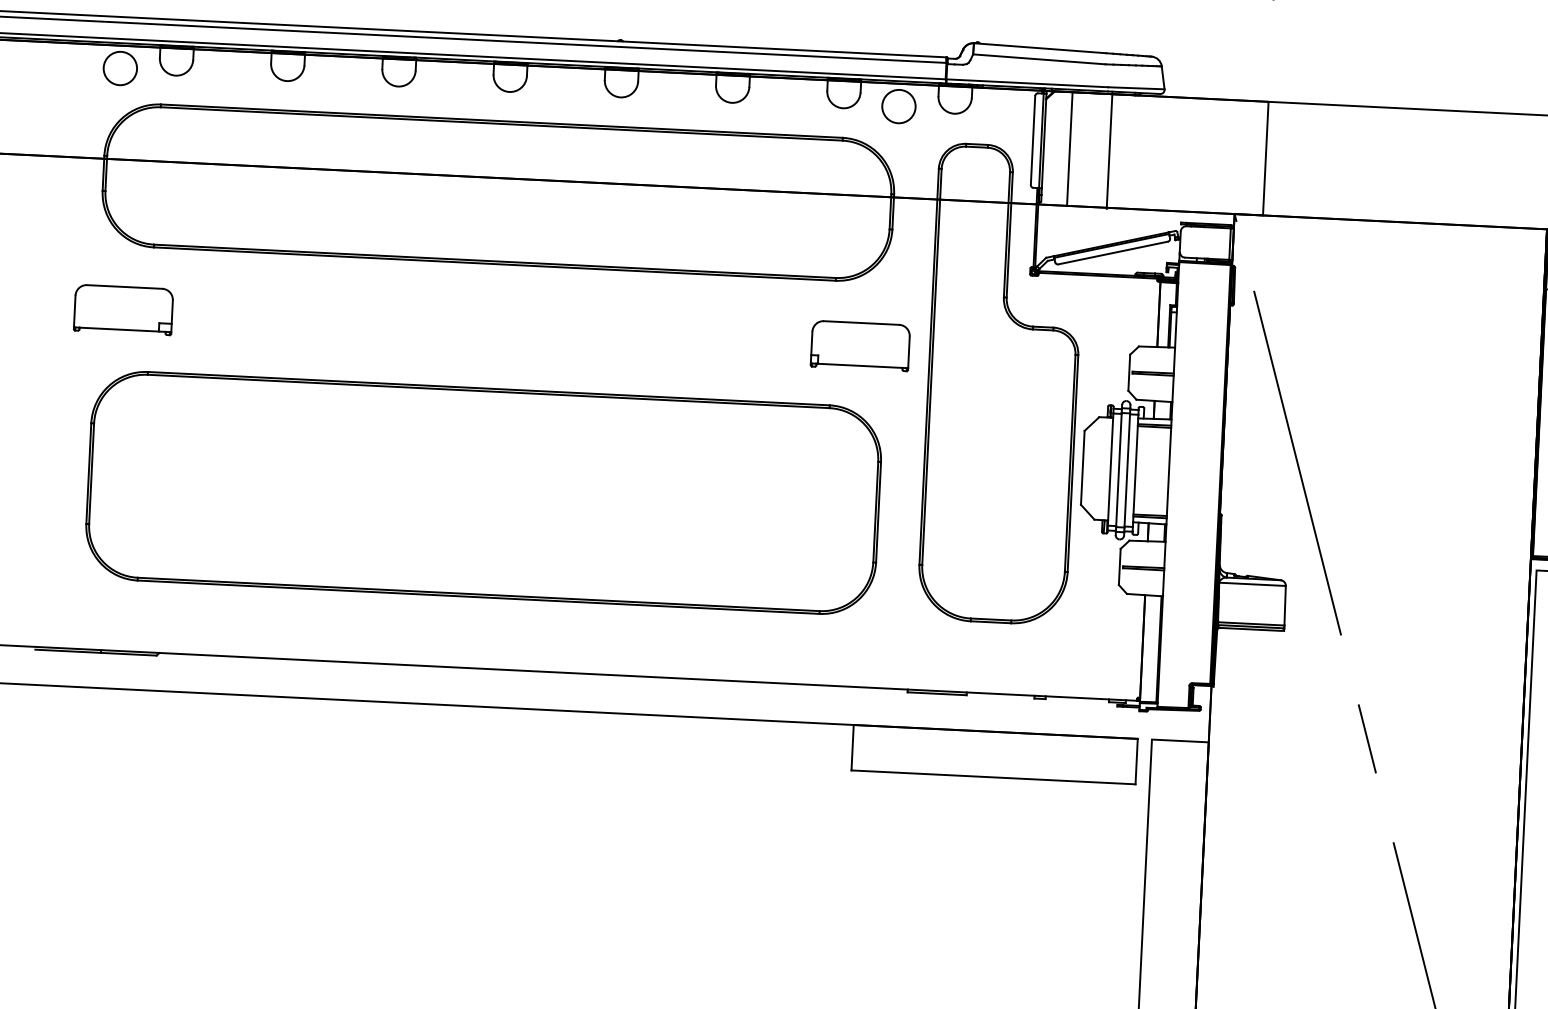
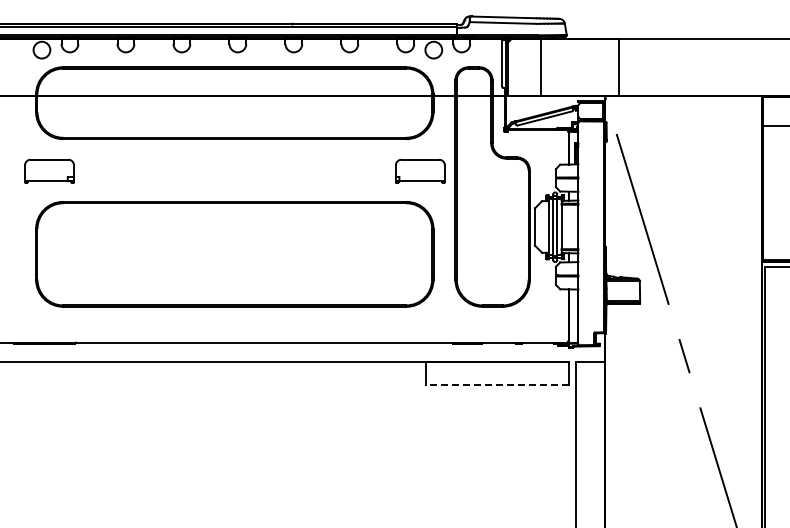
line: (1069, 147) -> (520, 66), removed
line: (992, 777) -> (497, 384), solid -> dashed

